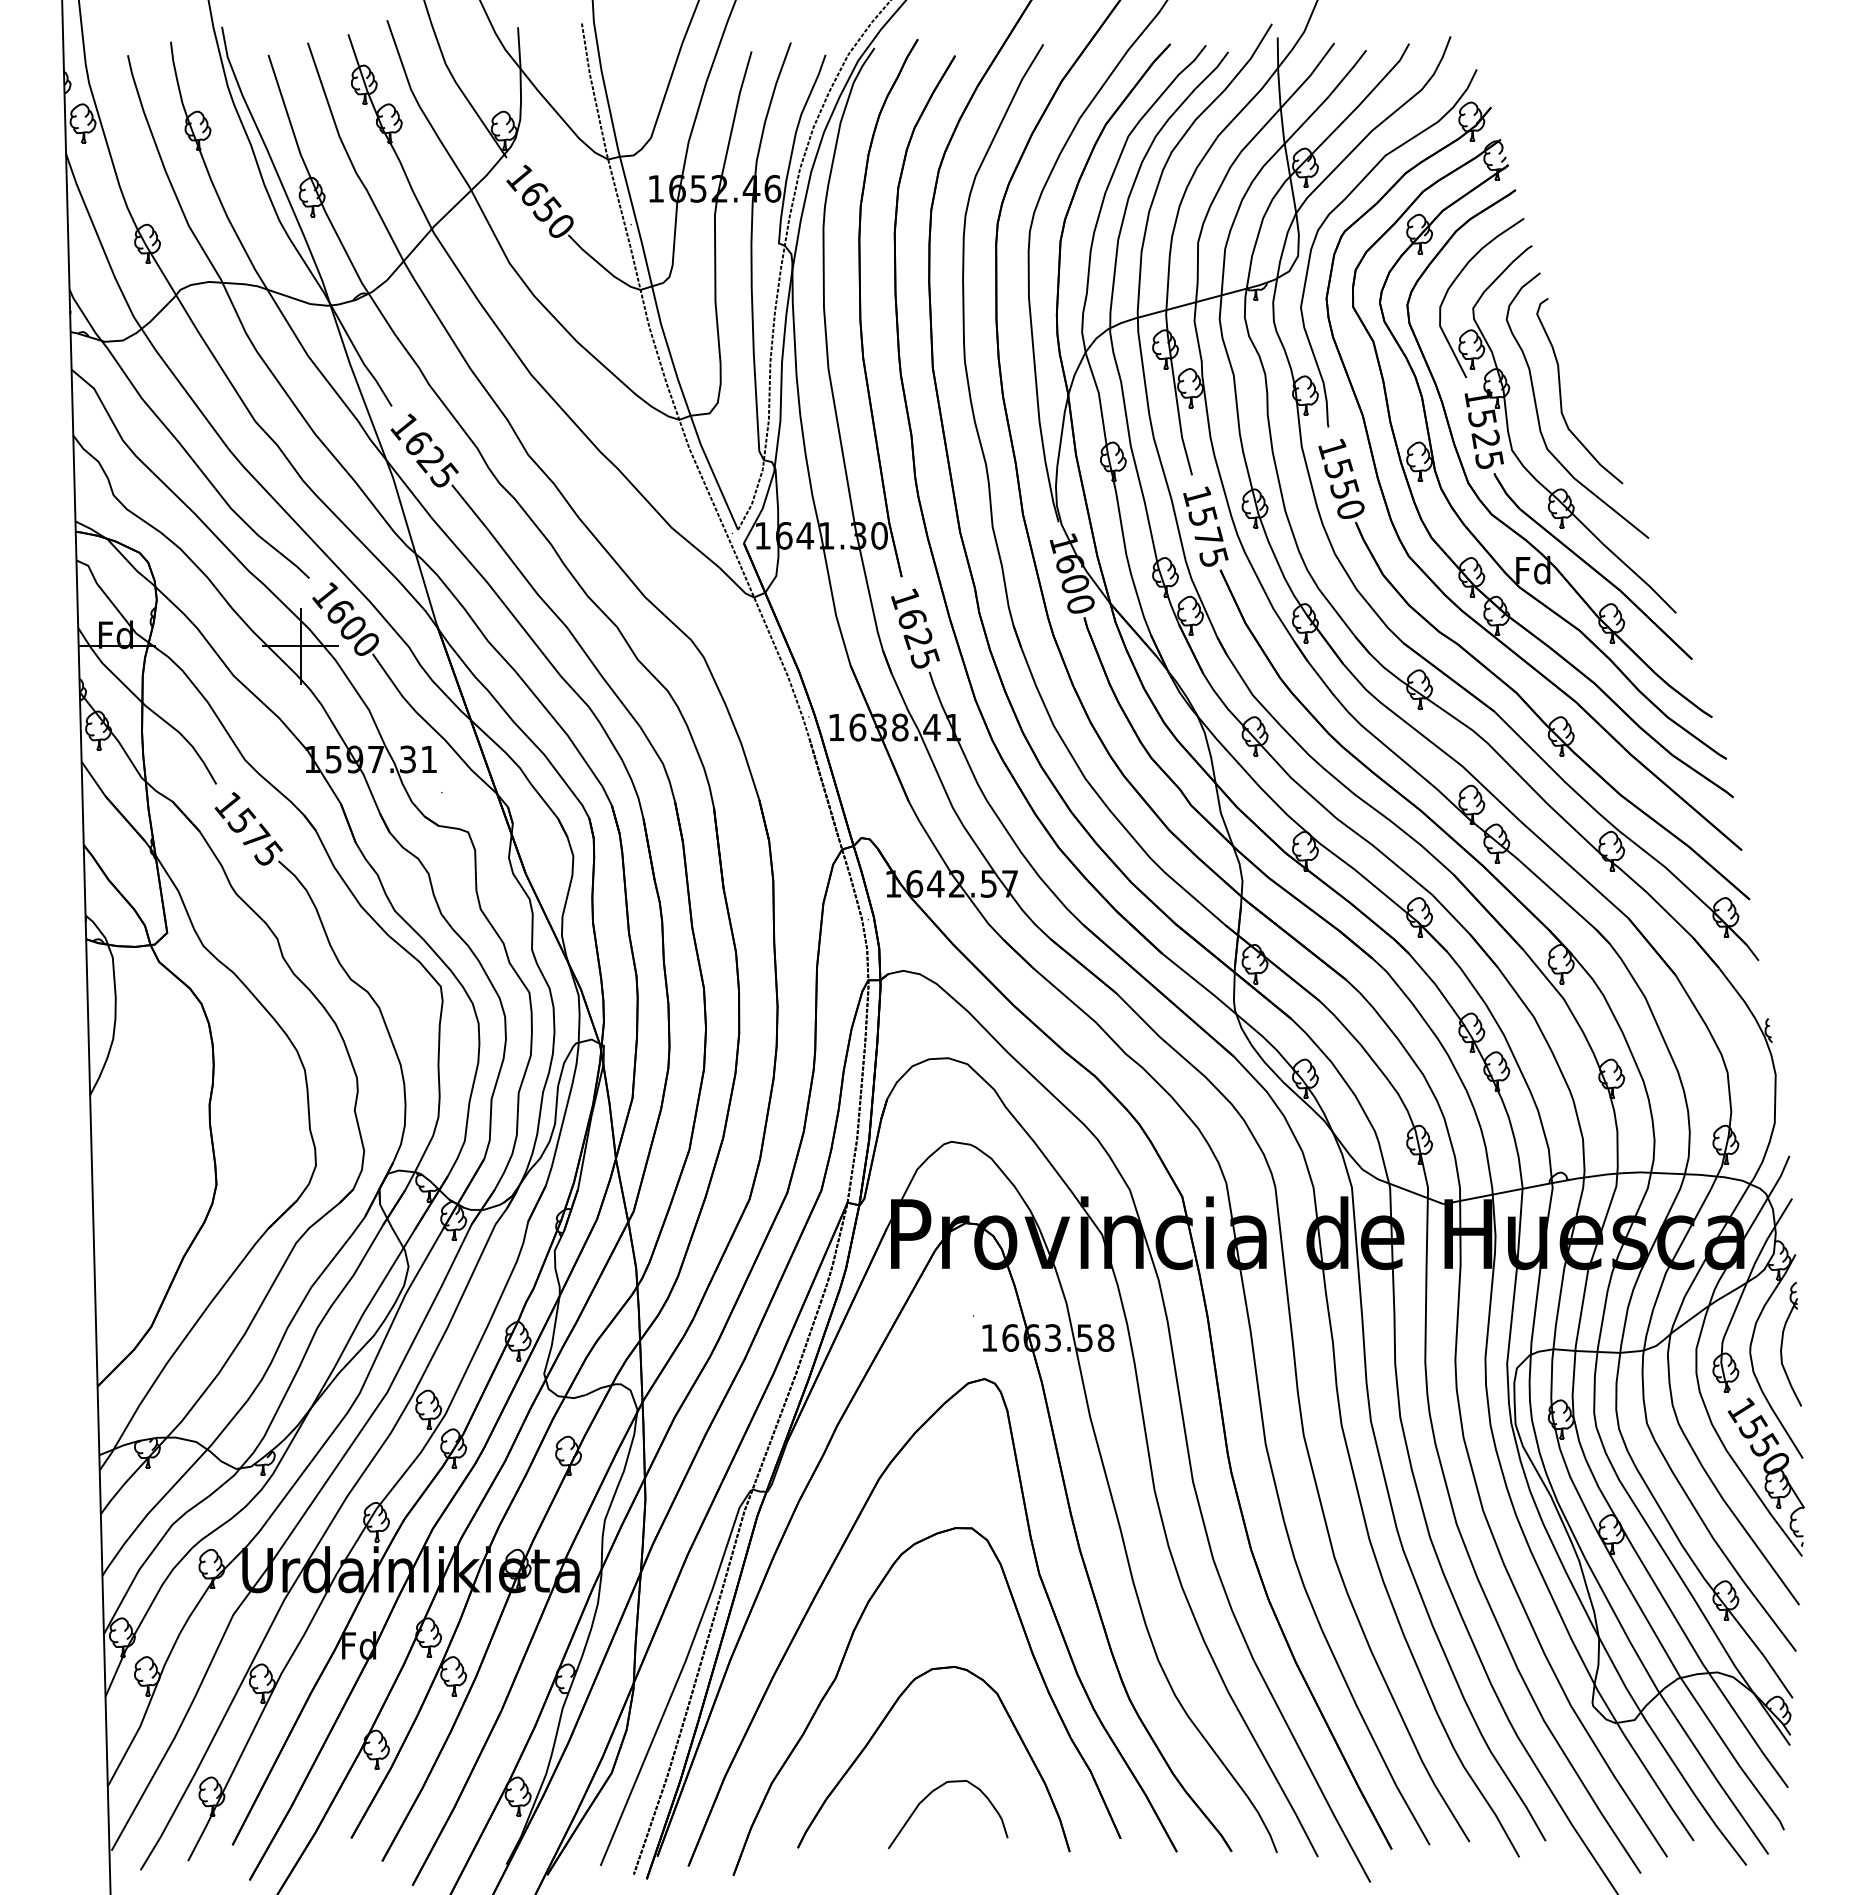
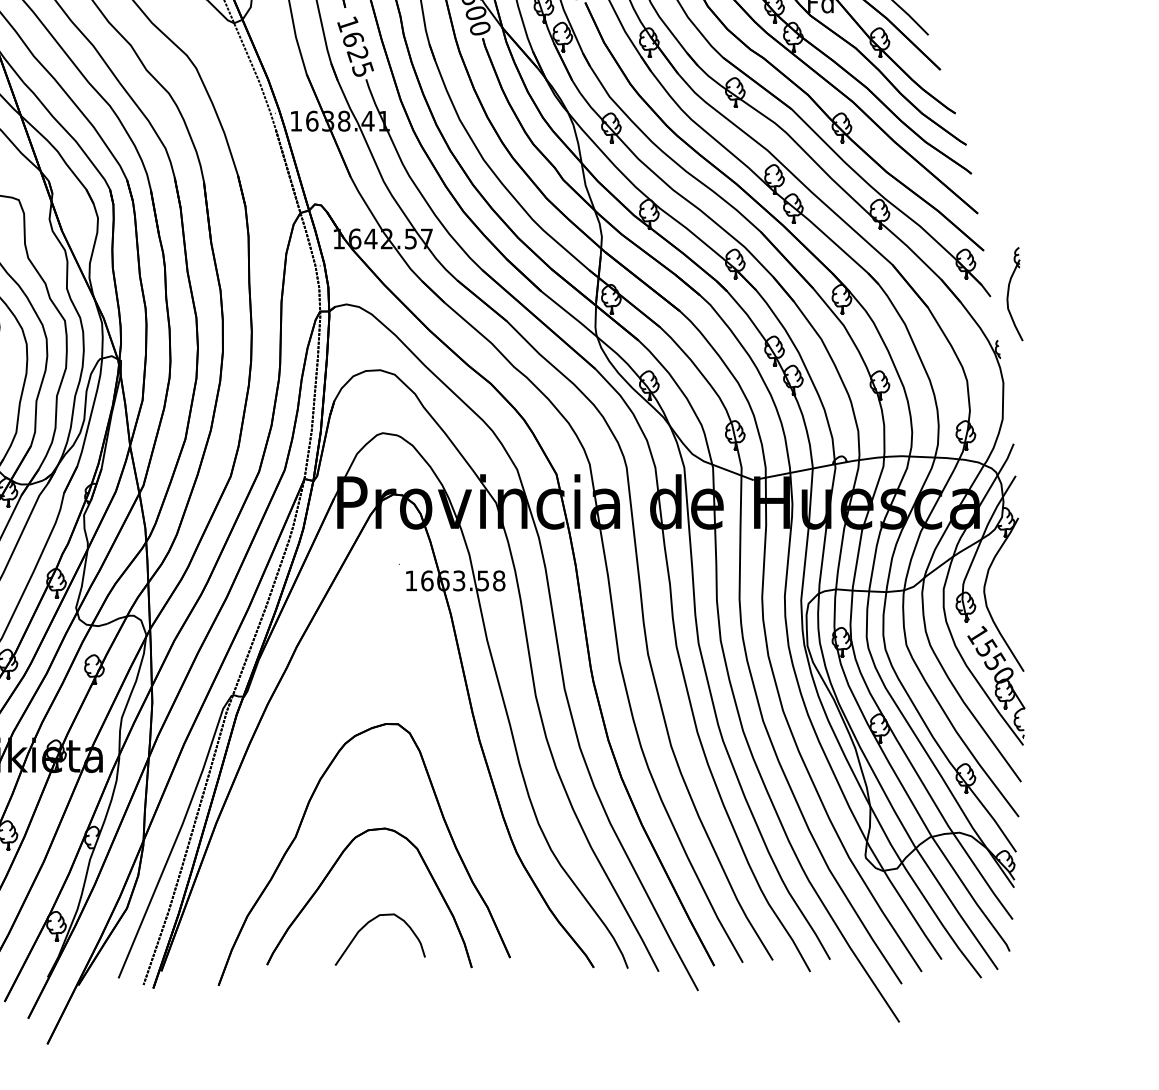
part: (1783, 1340) -> (1009, 291), moved
part: (831, 1569) -> (292, 755), removed

